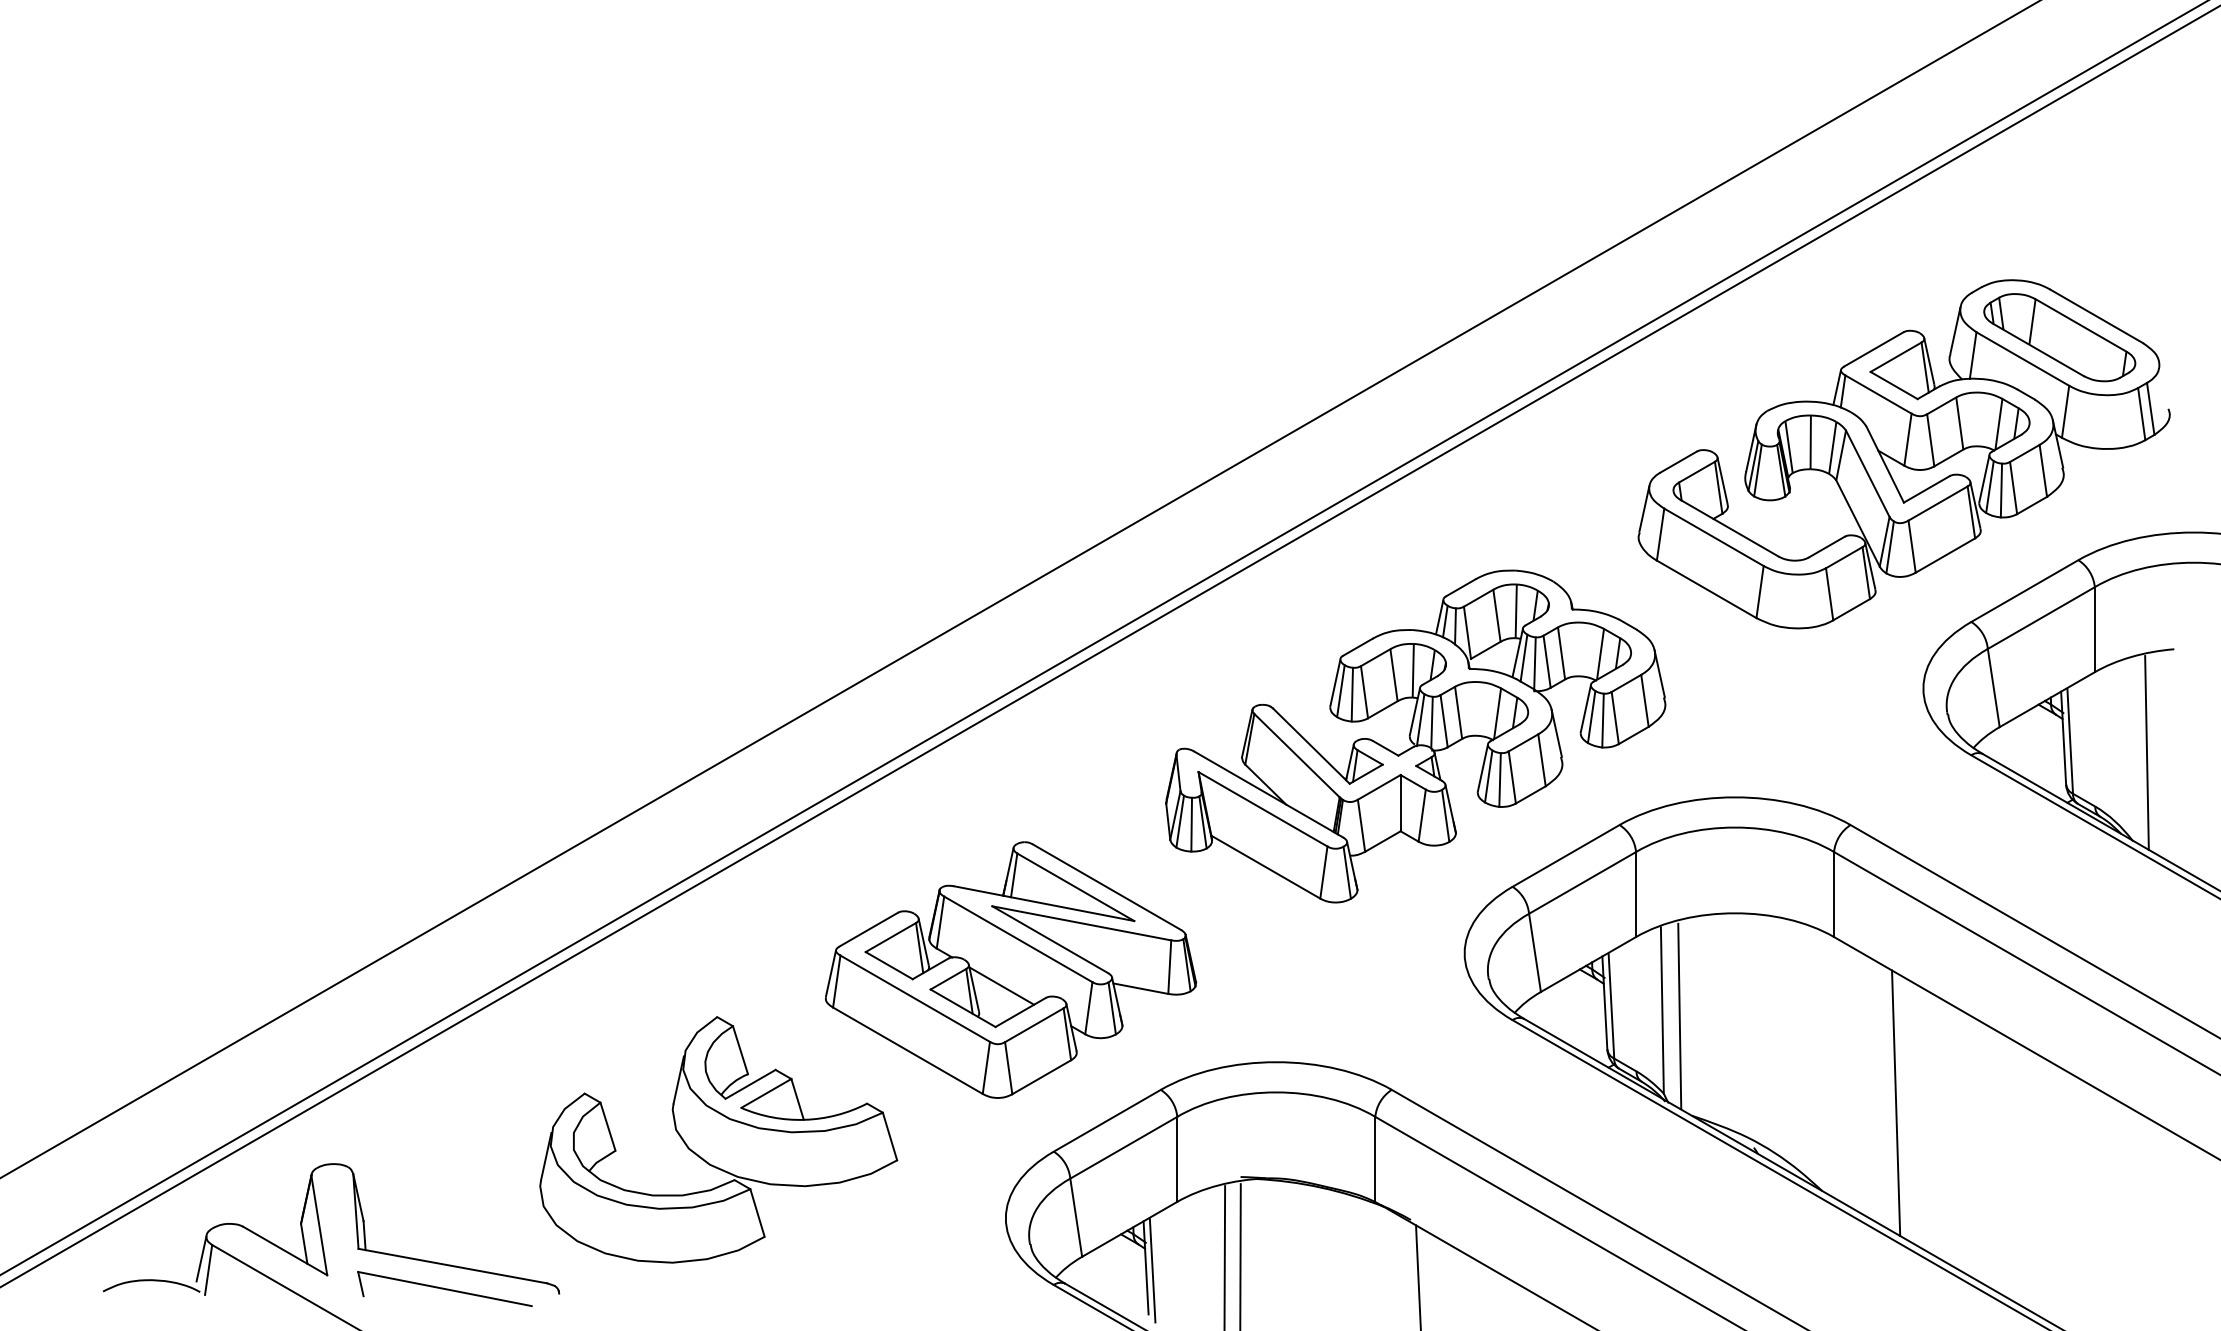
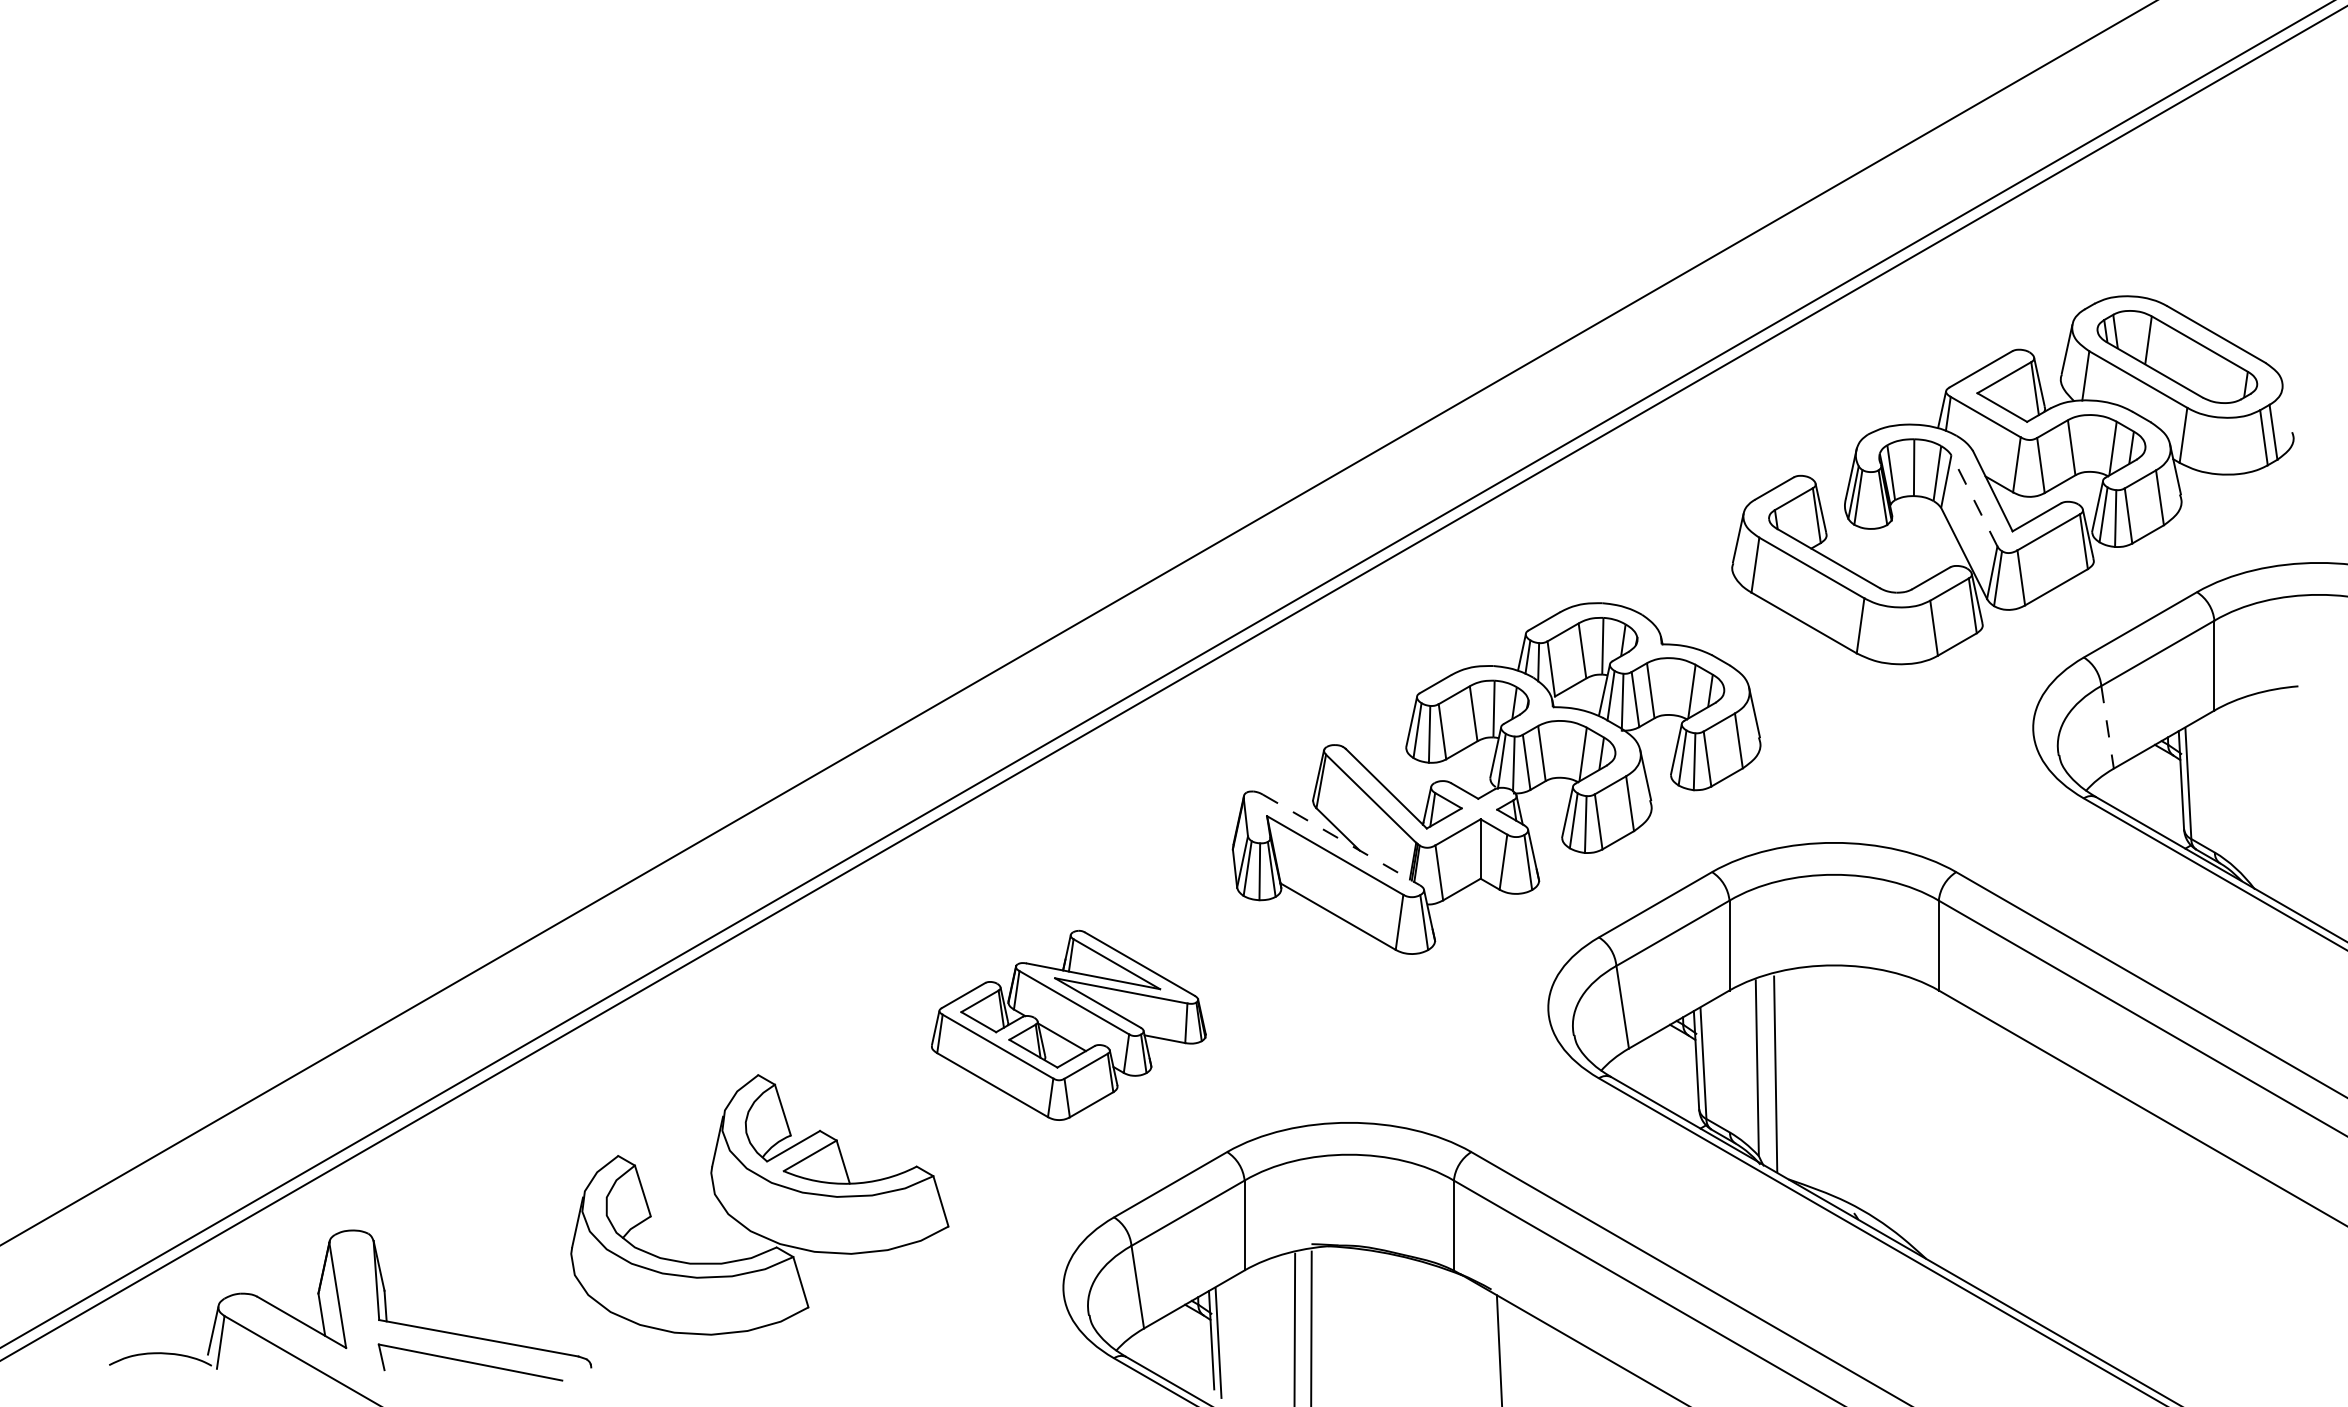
line: (1867, 473) -> (1974, 500), solid -> dashed
line: (1993, 688) -> (2107, 727), solid -> dashed
line: (2146, 752) -> (2269, 795), removed
line: (1268, 794) -> (1341, 839), solid -> dashed
part: (1010, 970) -> (1068, 1025), size x0.7
line: (1896, 1102) -> (2004, 1165), removed

